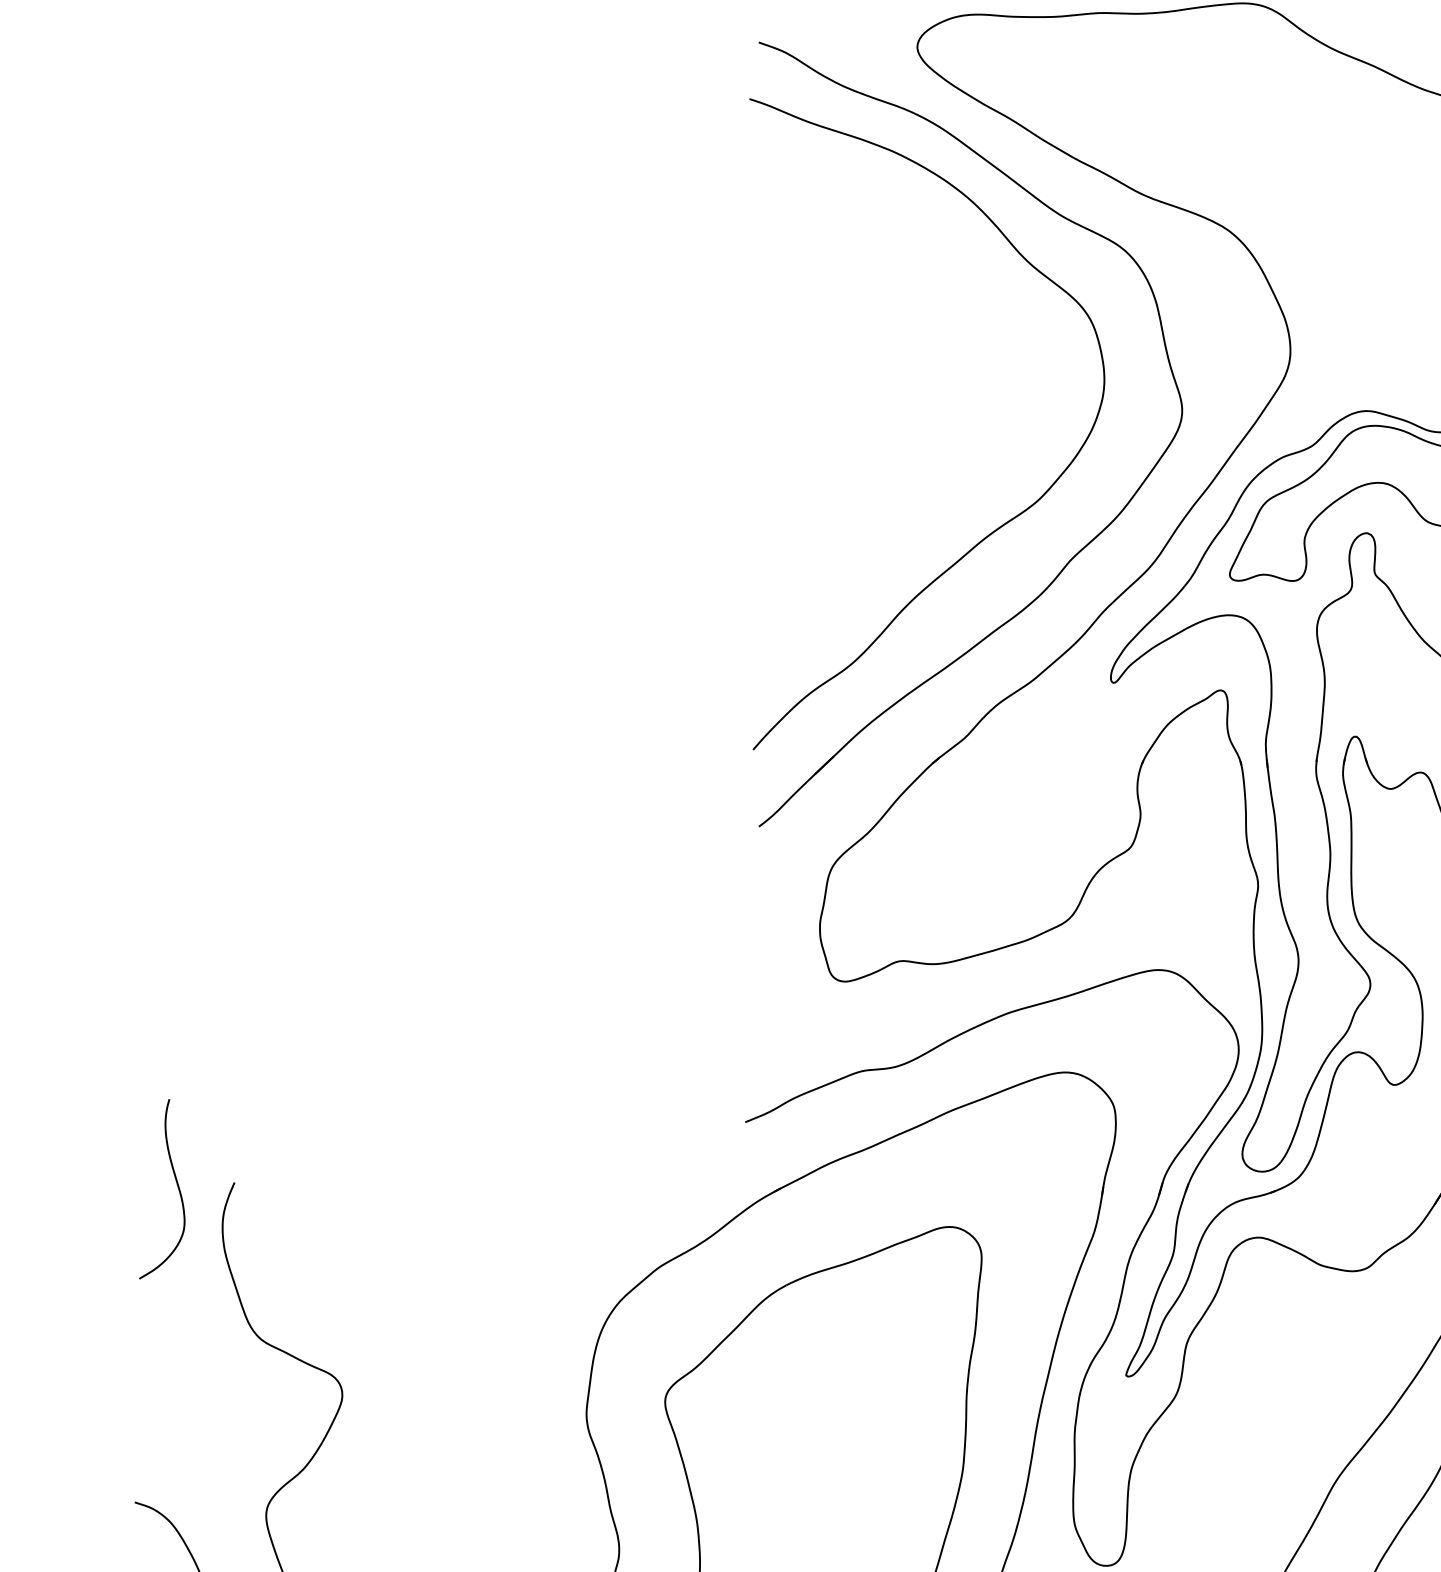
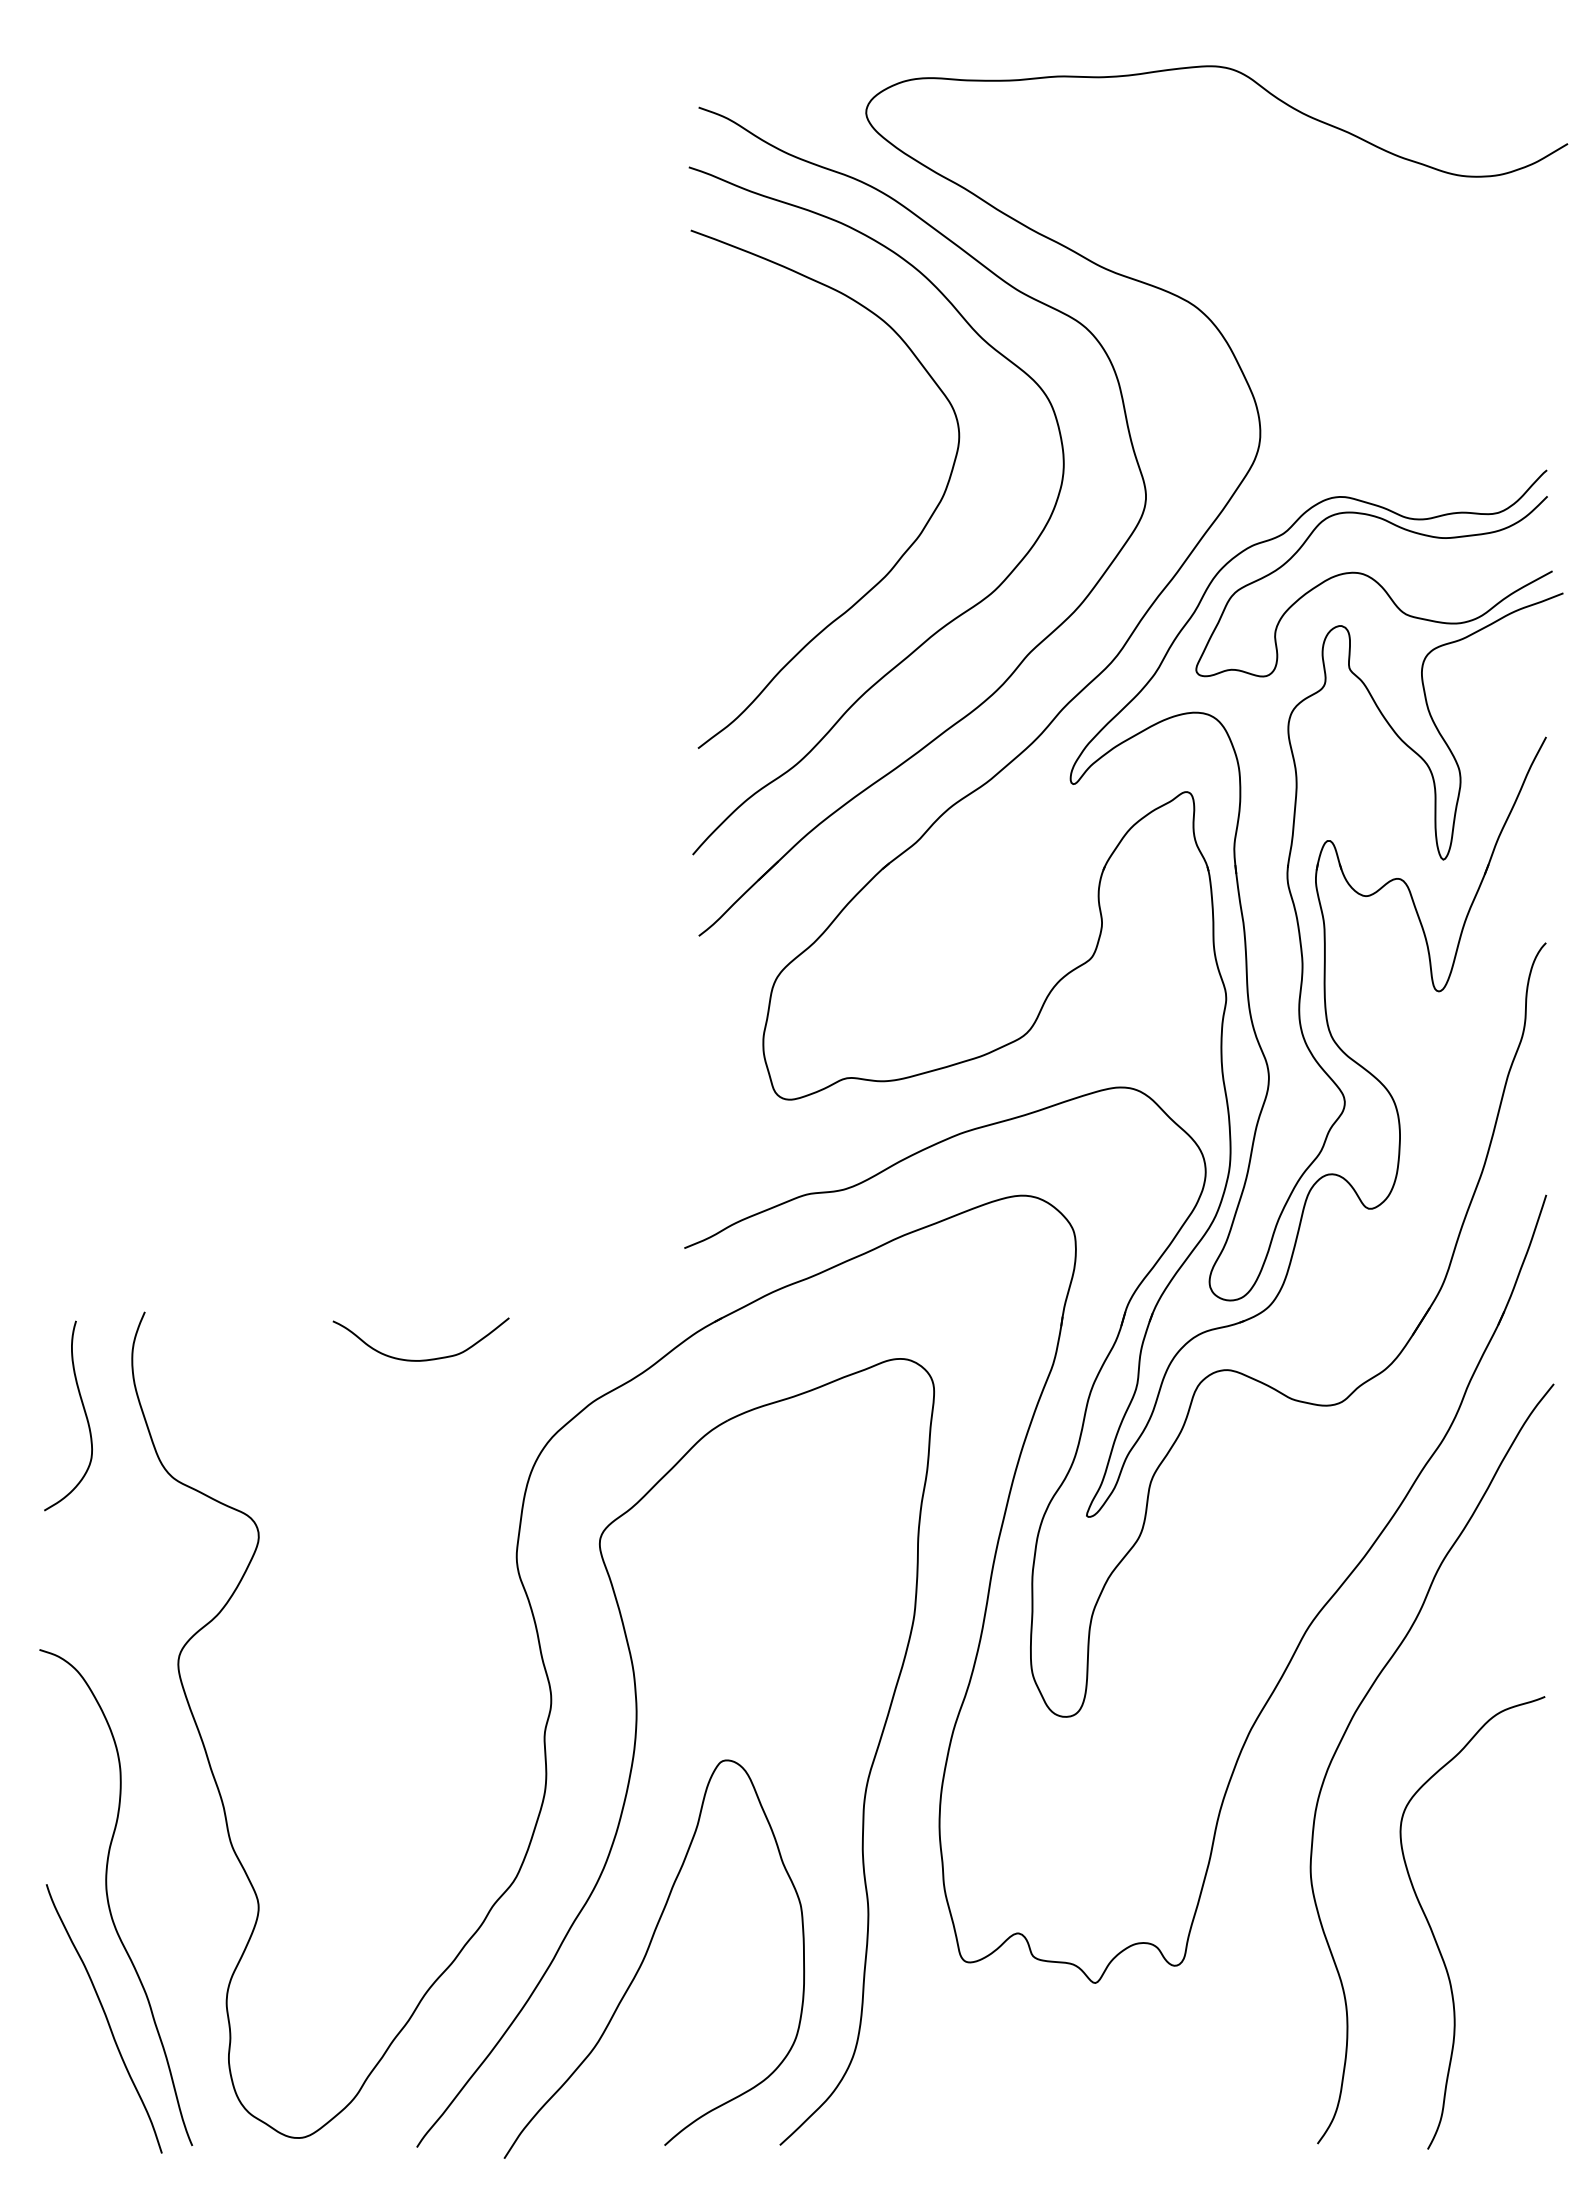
curve: (953, 462) -> (904, 551), added
curve: (176, 1184) -> (83, 1410), moved
curve: (495, 1227) -> (420, 1359), added

